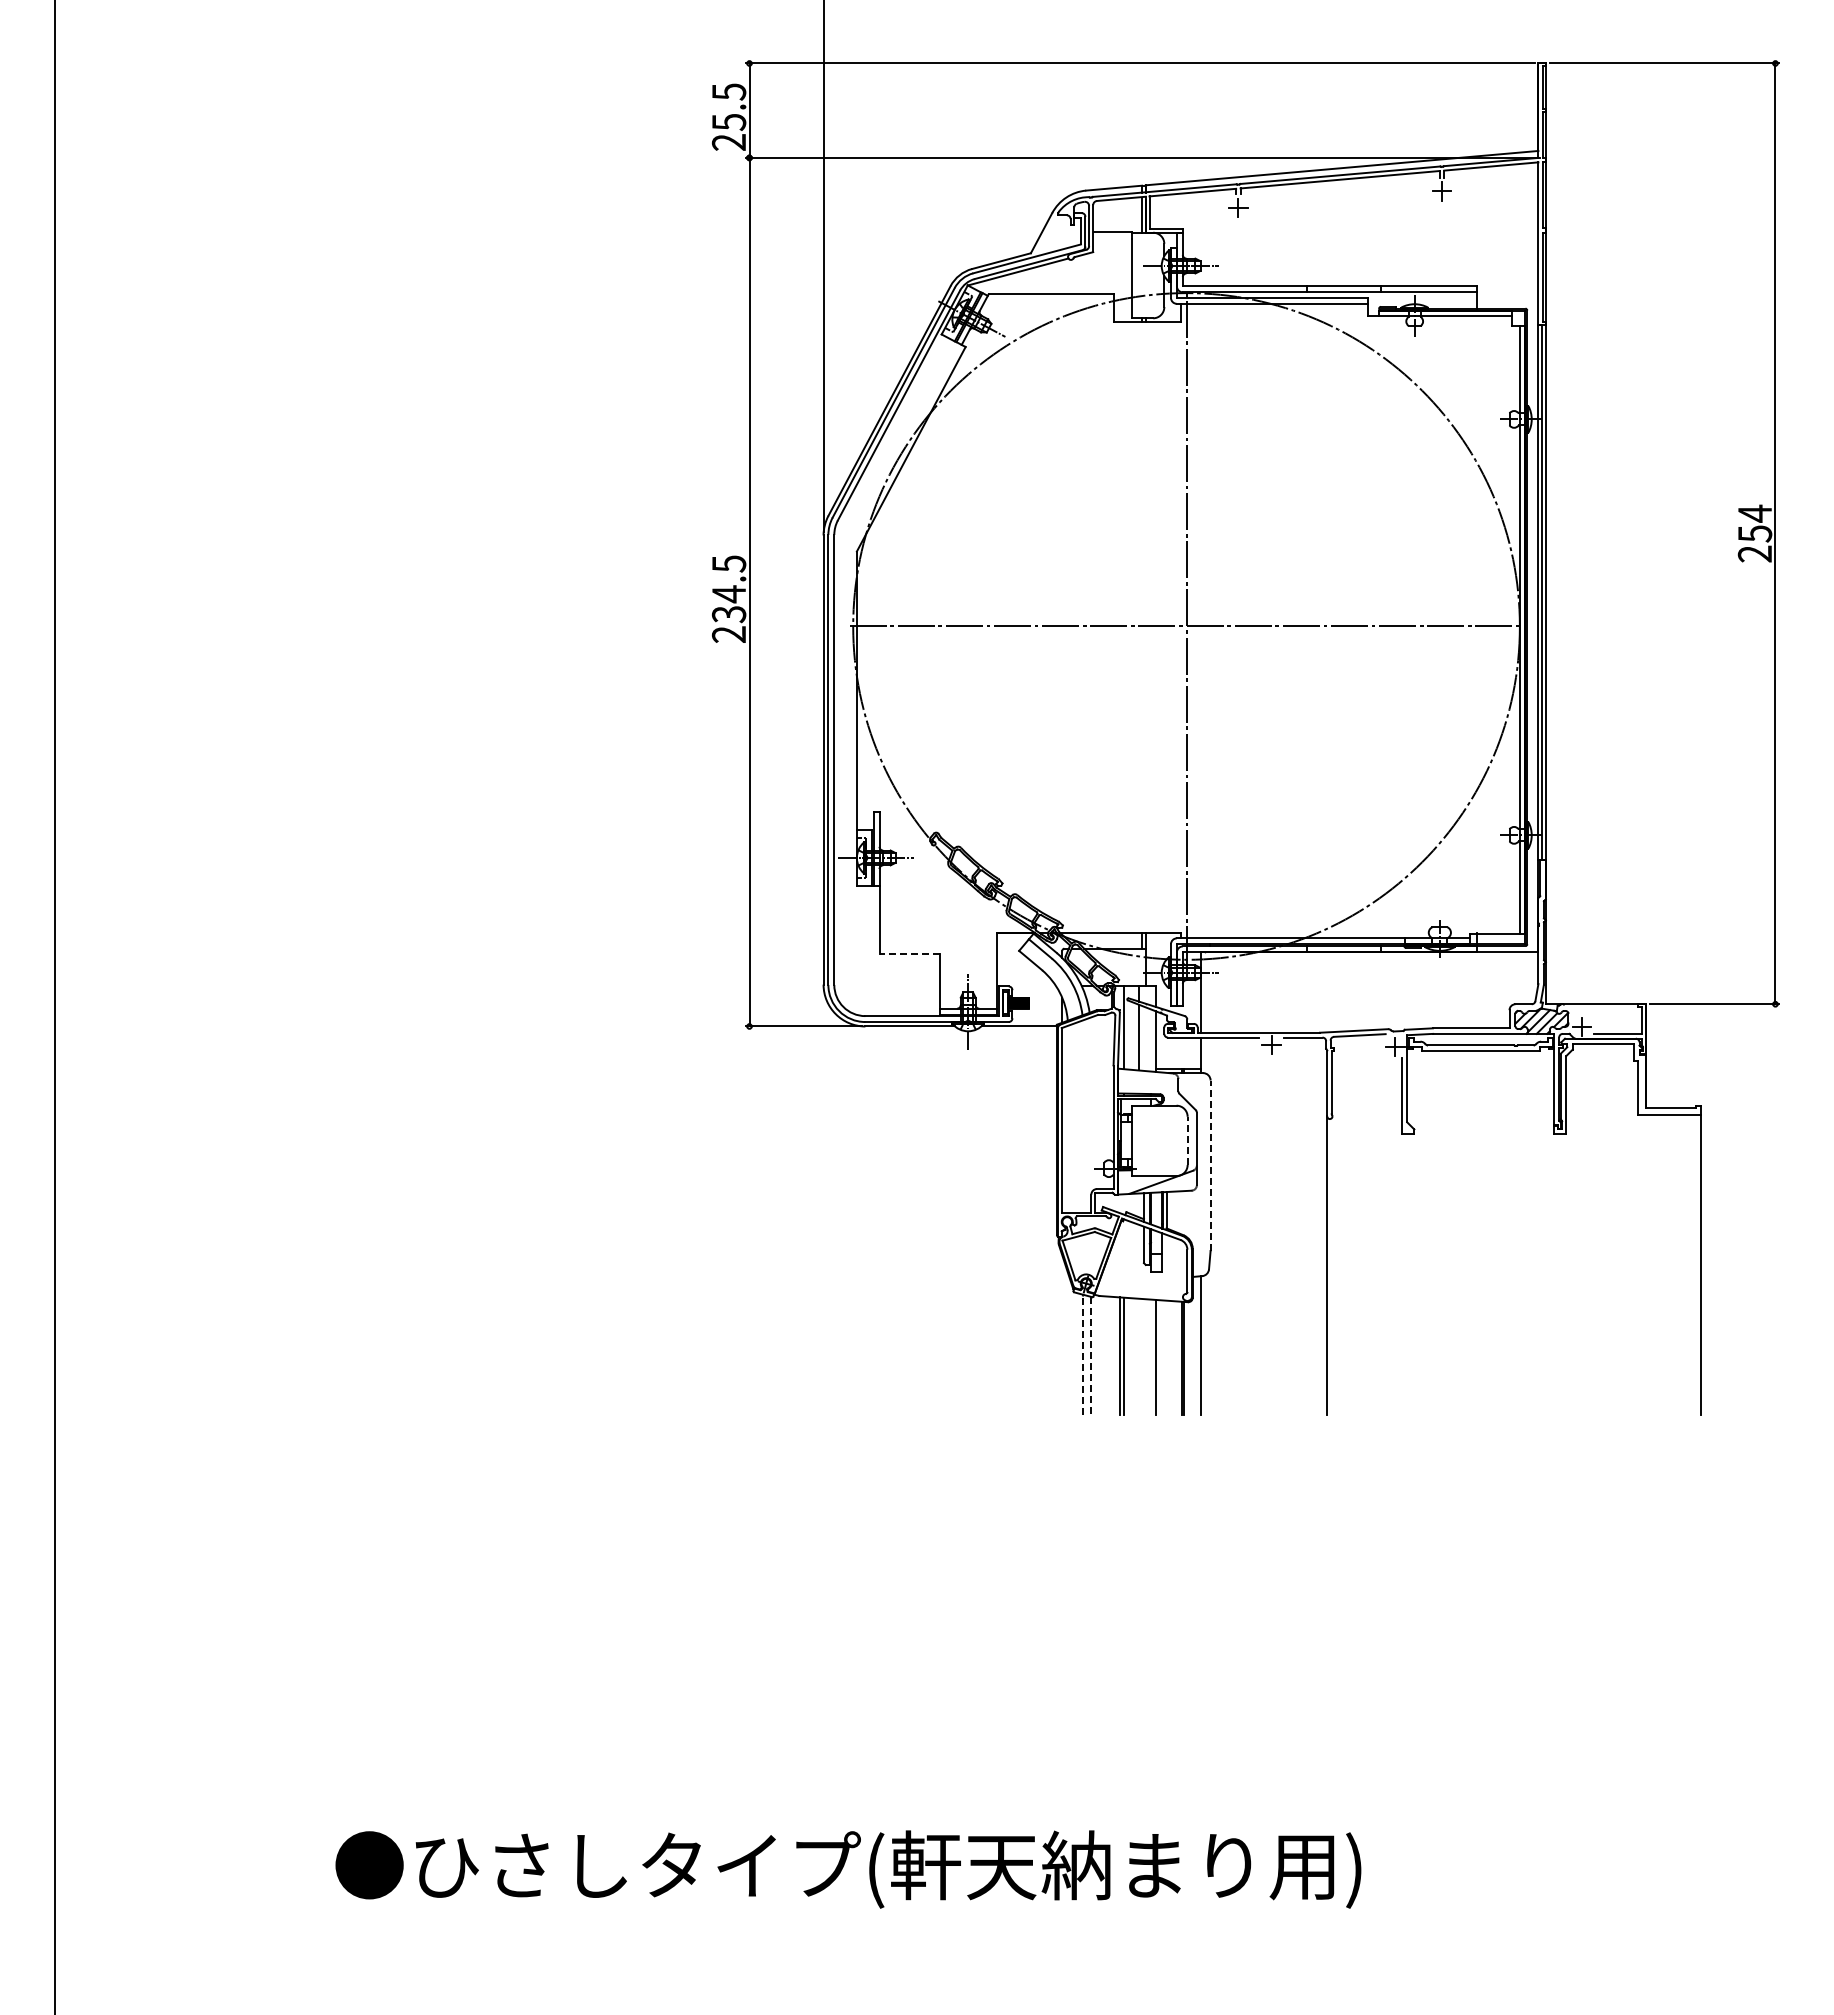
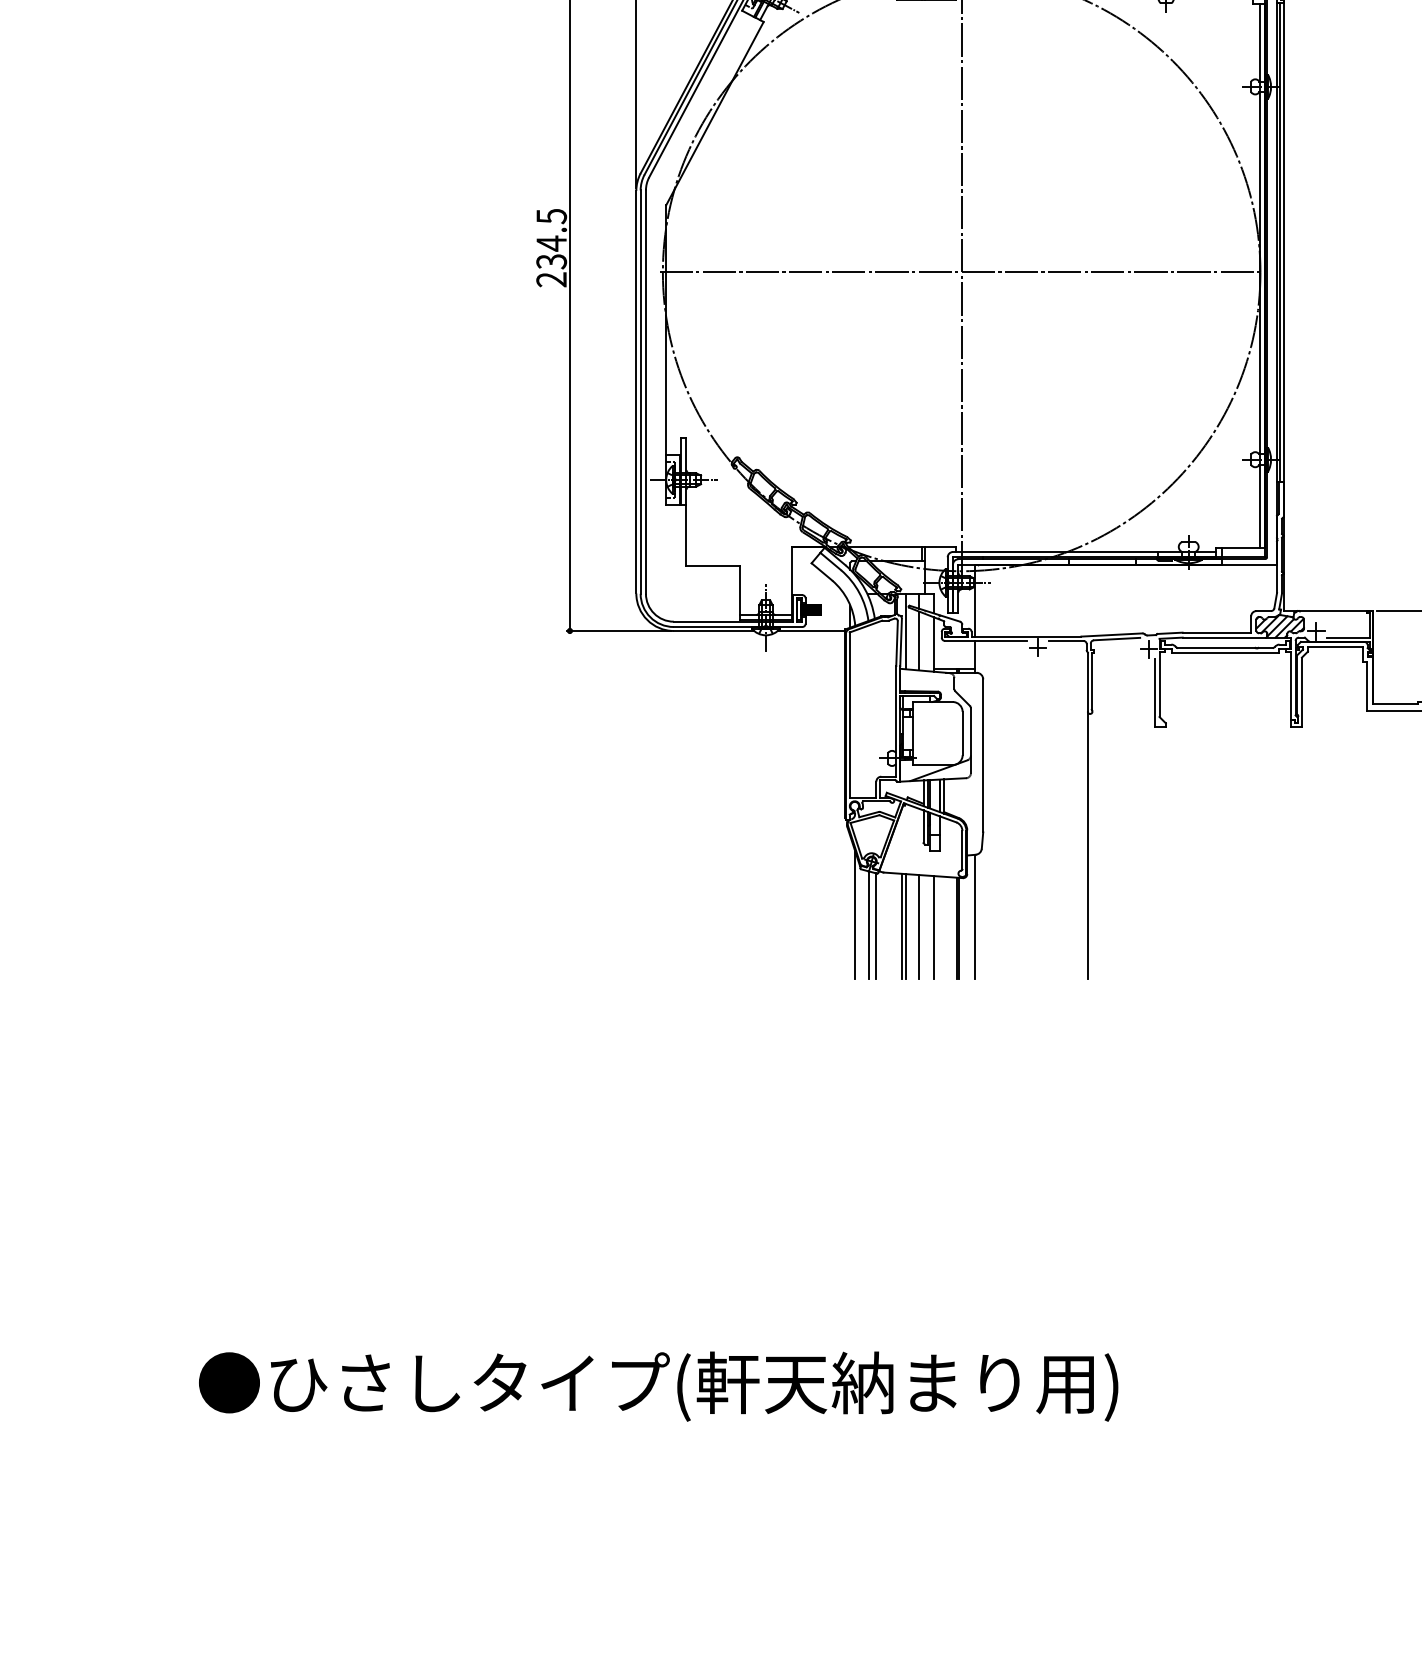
line: (909, 954) -> (713, 566), dashed -> solid
line: (1187, 1140) -> (962, 733), dashed -> solid
line: (1210, 1165) -> (983, 755), dashed -> solid
line: (1068, 1343) -> (855, 915), added
line: (1083, 1354) -> (869, 925), dashed -> solid
line: (1090, 1356) -> (875, 926), dashed -> solid
line: (1139, 1356) -> (919, 926), added

